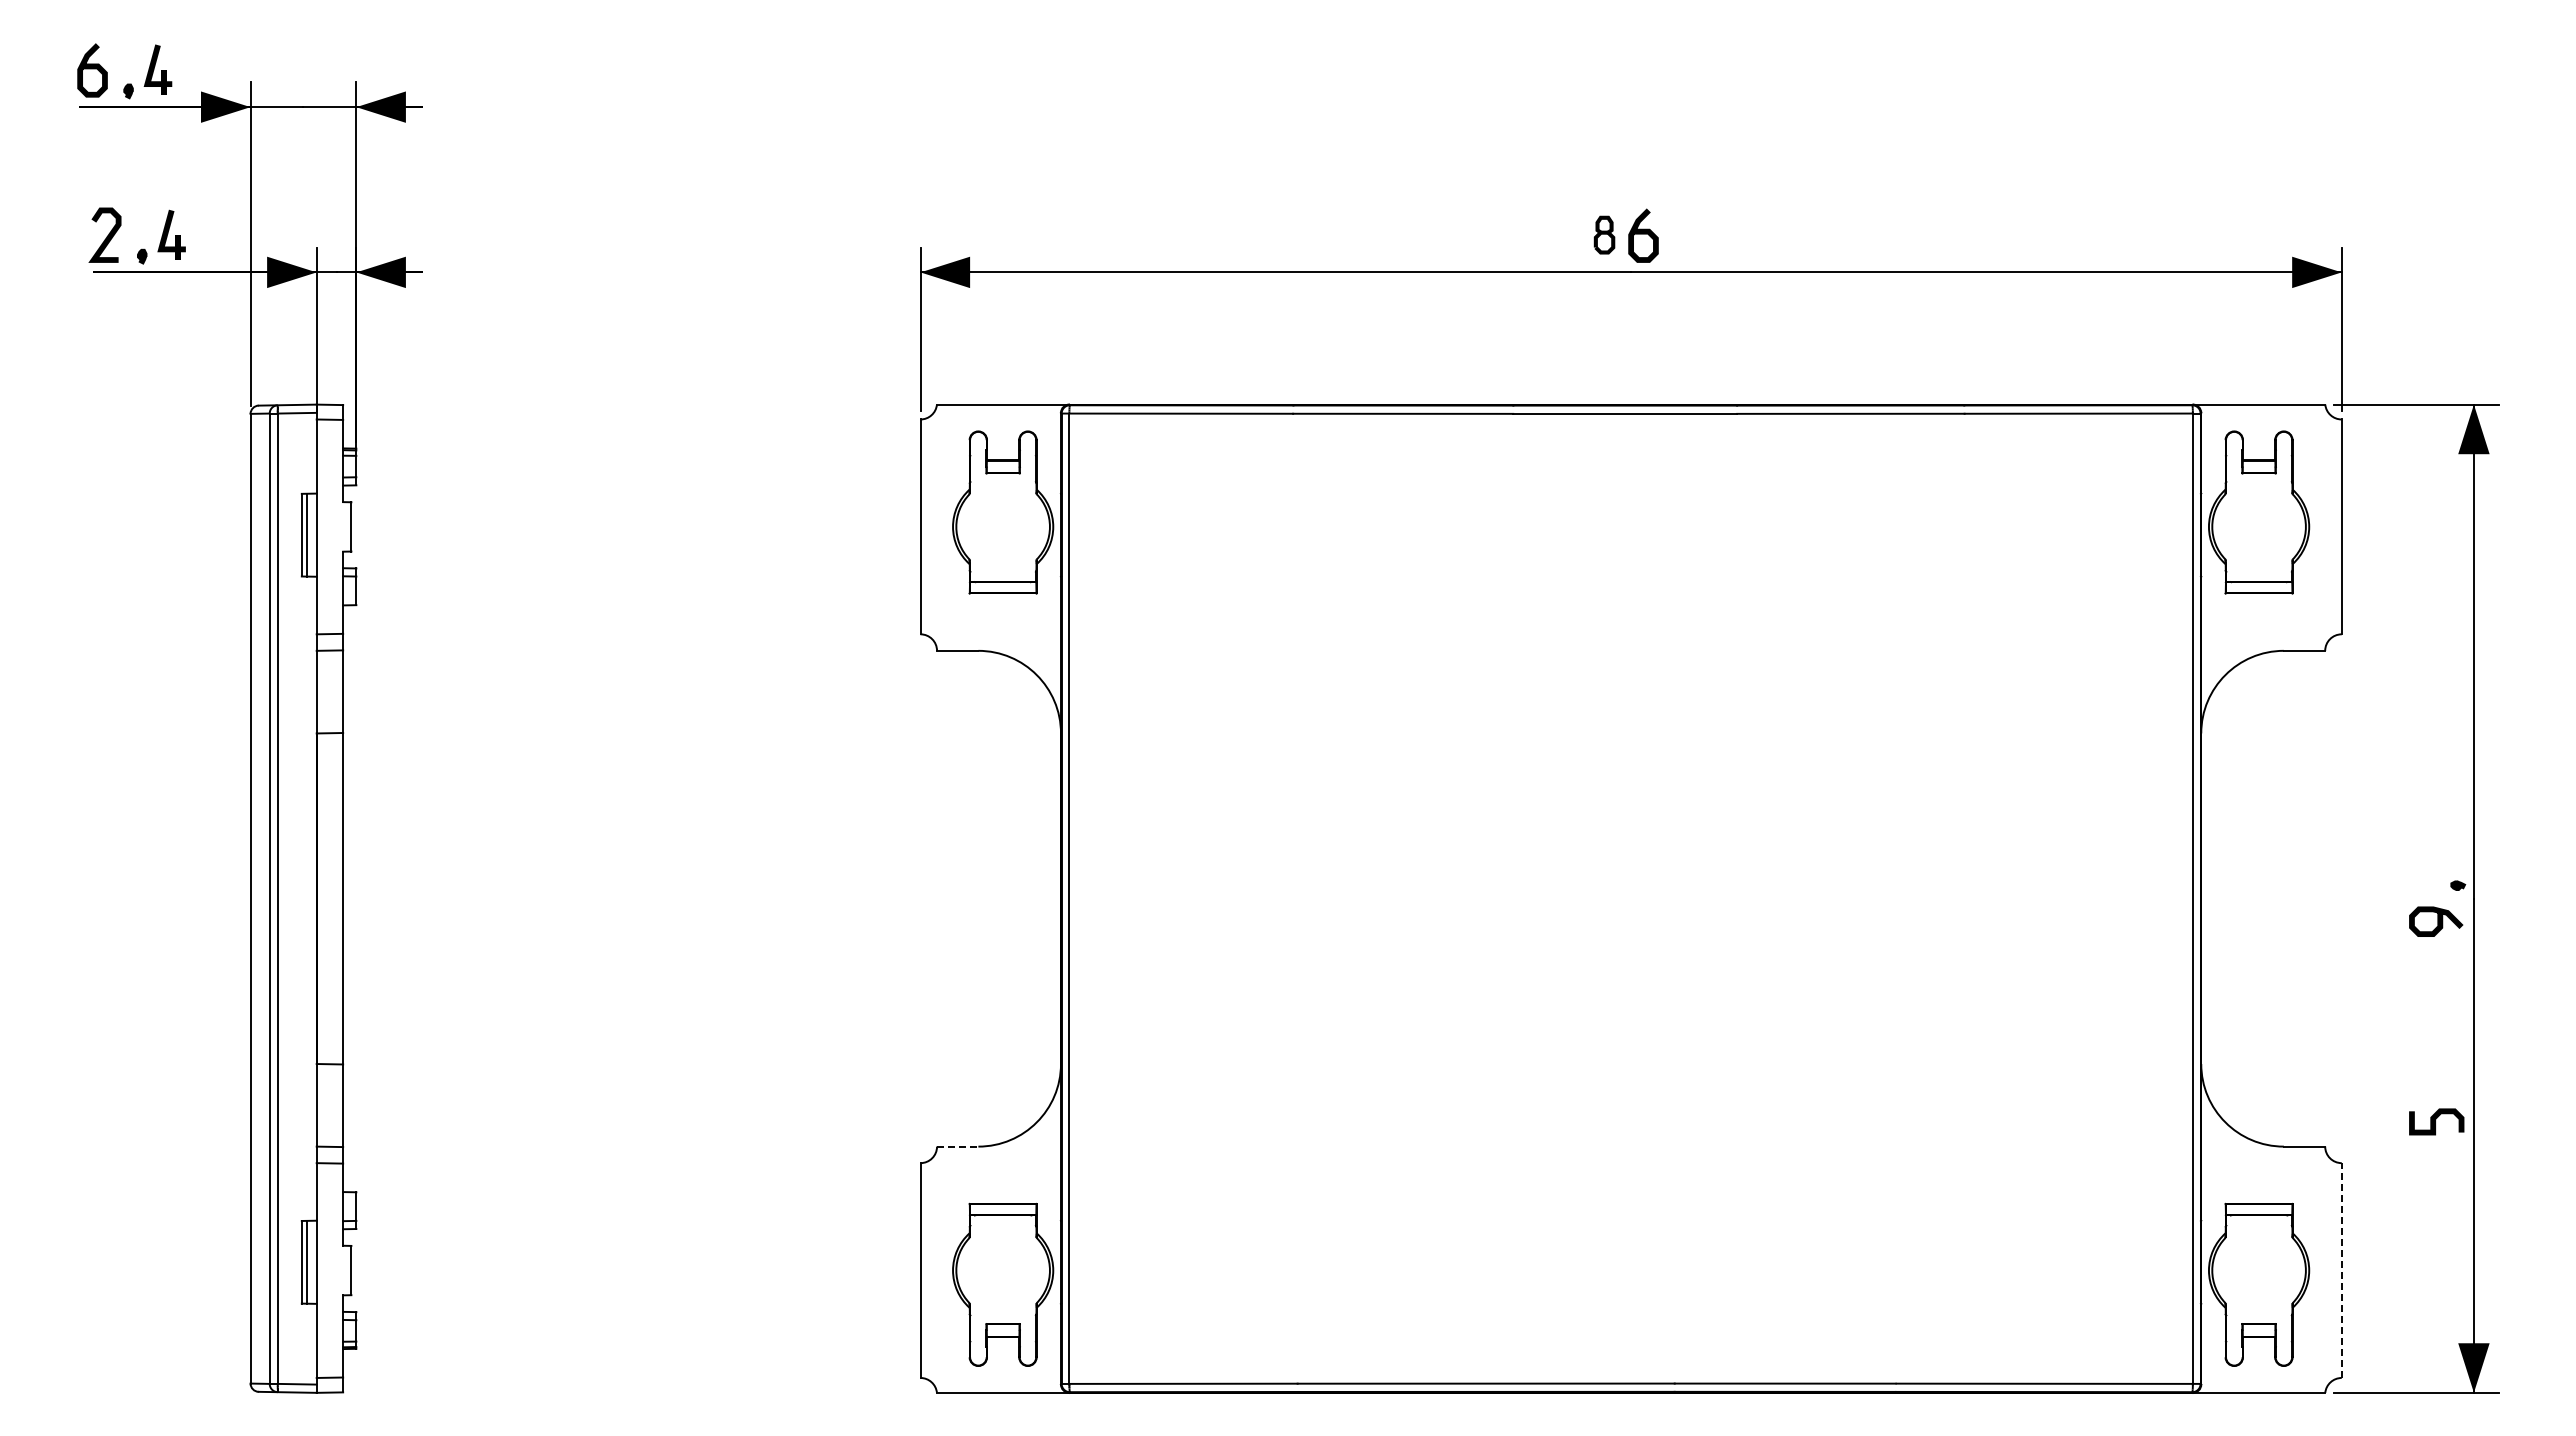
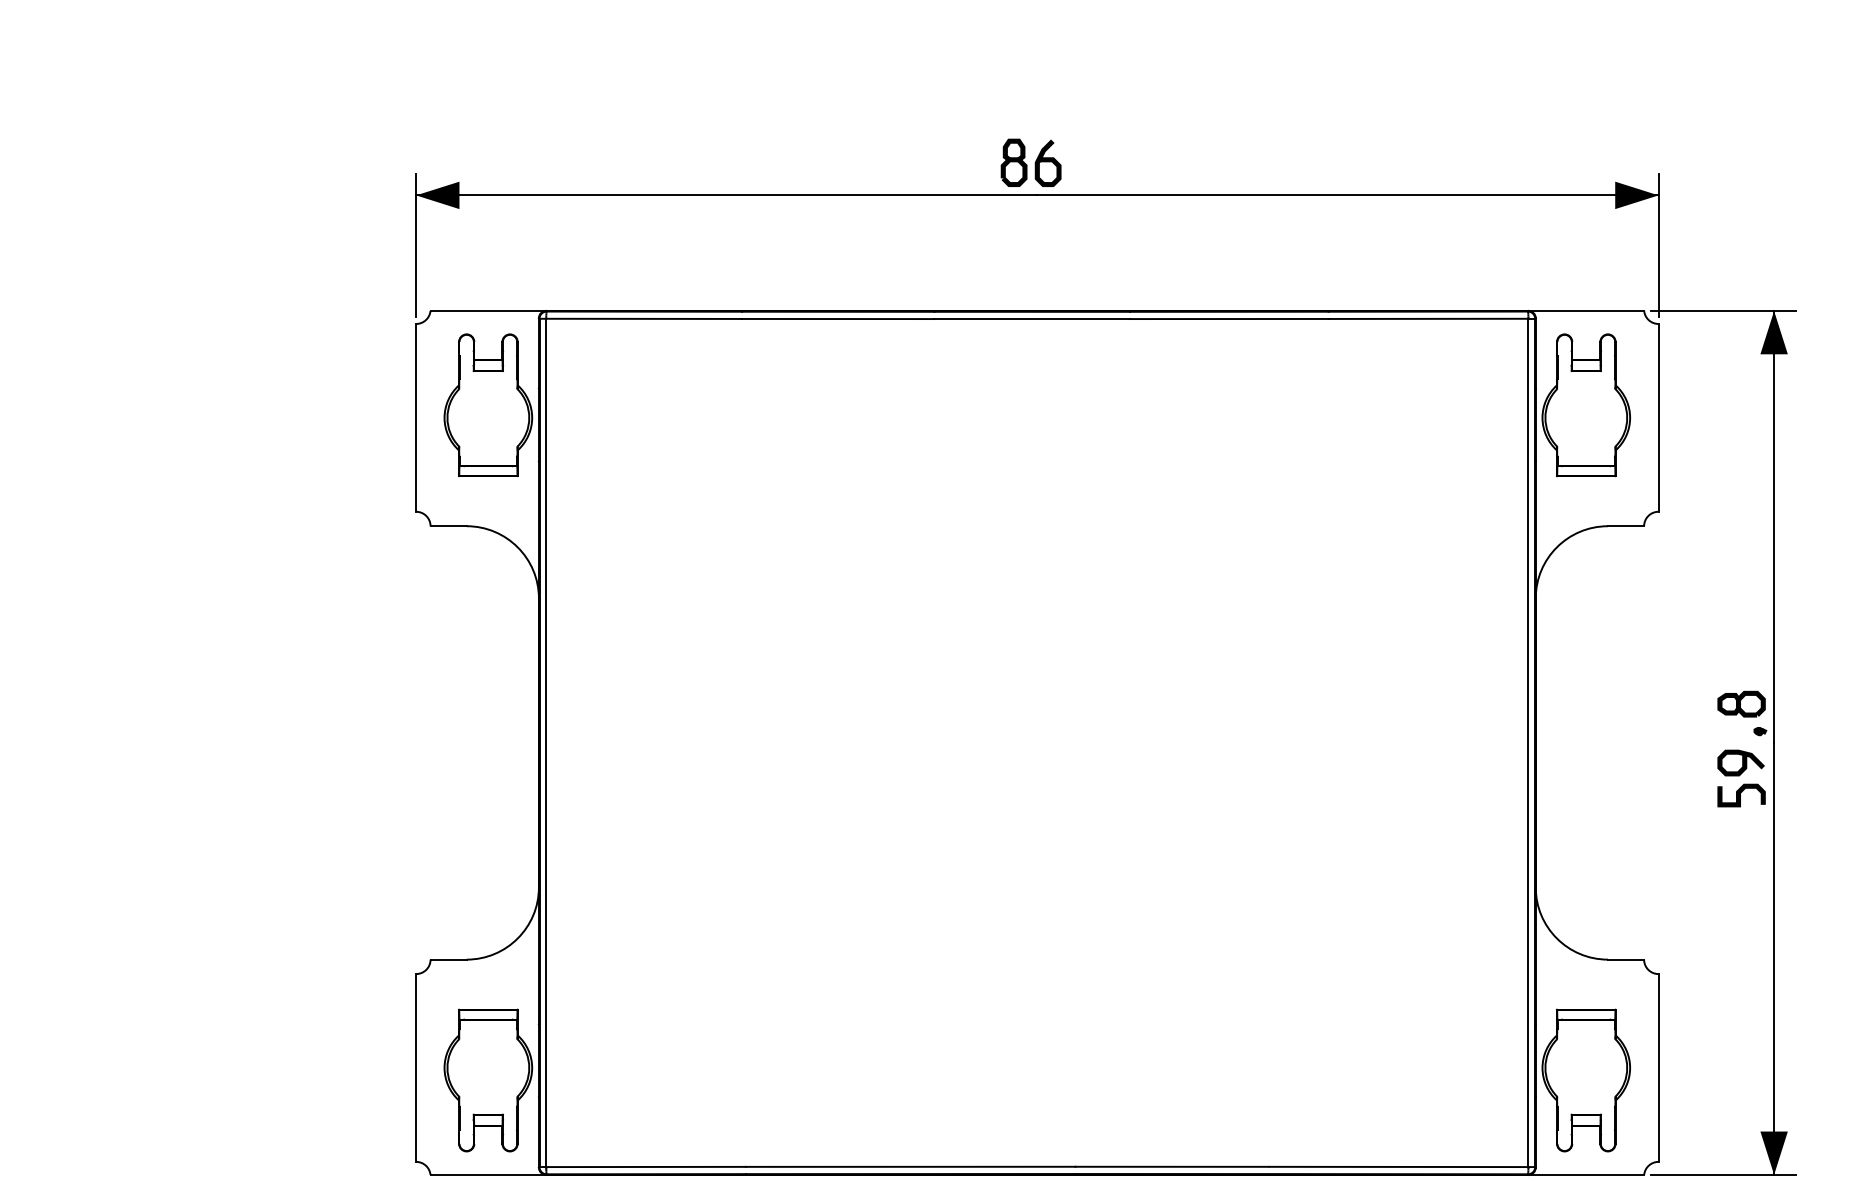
part: (1604, 234) -> (1014, 162), size x1.43
part: (2436, 854) -> (1741, 704), added
curve: (2435, 1121) -> (1740, 795), moved
line: (957, 1146) -> (448, 959), dashed -> solid
line: (2341, 1270) -> (1658, 1067), dashed -> solid

